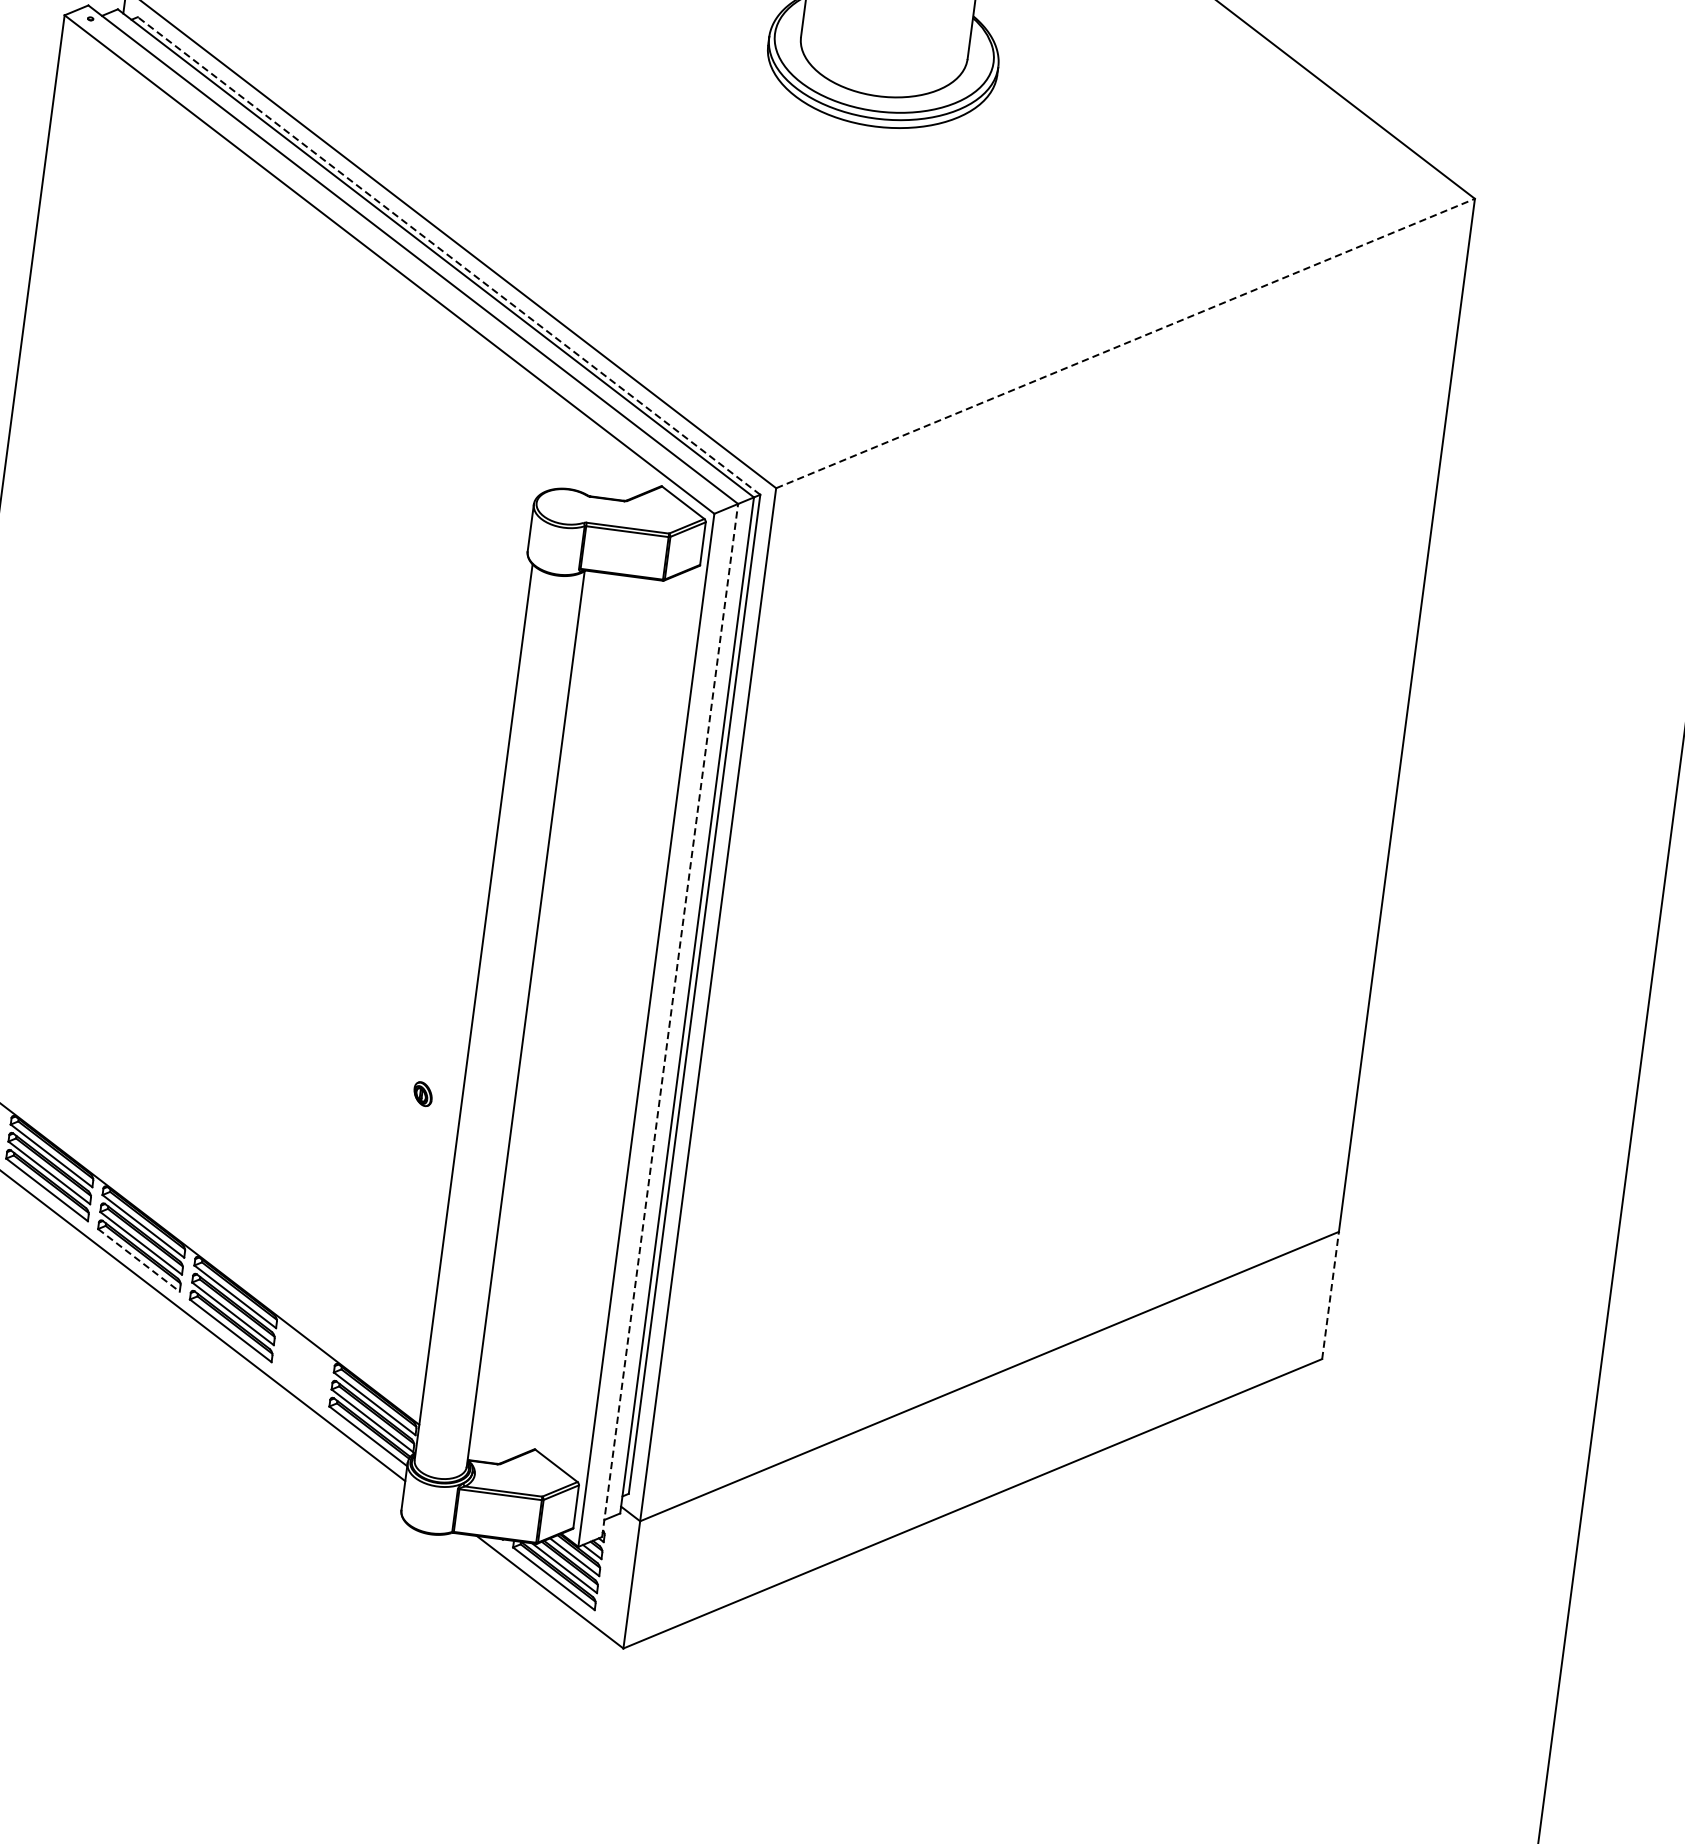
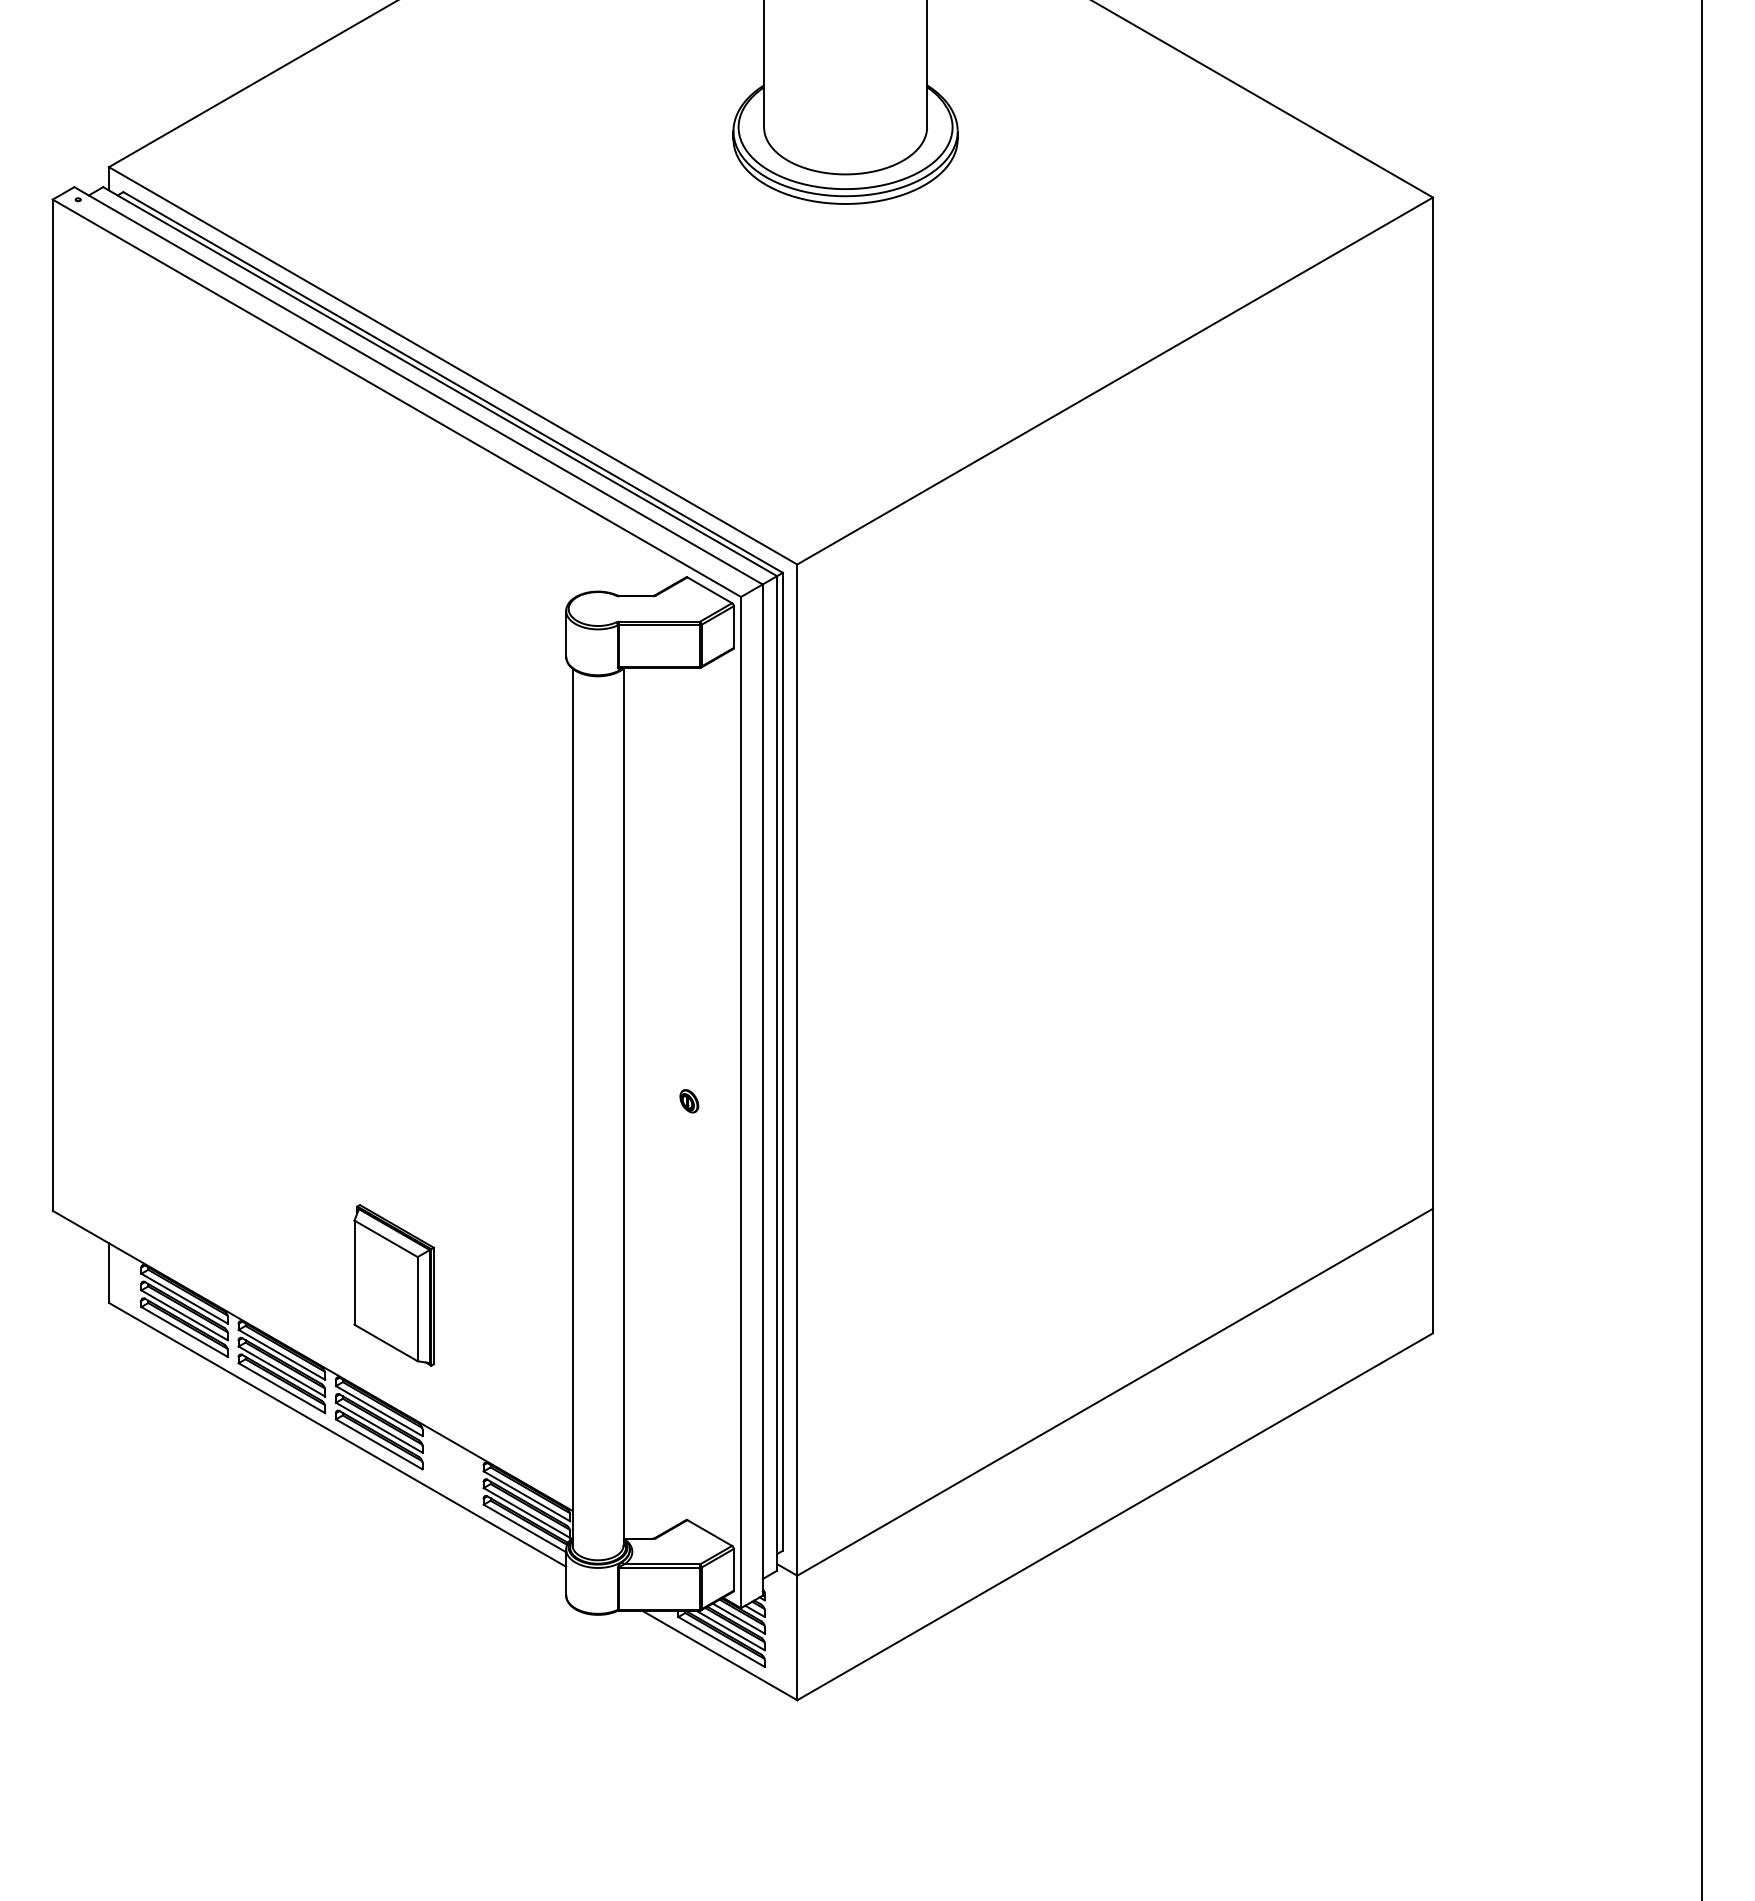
line: (449, 256) -> (453, 382), dashed -> solid
line: (1125, 343) -> (1115, 380), dashed -> solid
line: (669, 1020) -> (762, 1090), dashed -> solid
part: (423, 1094) -> (689, 1101), moved
part: (266, 1170) -> (393, 1285), added
line: (138, 1260) -> (281, 1388), dashed -> solid
line: (1330, 1294) -> (1432, 1270), dashed -> solid

